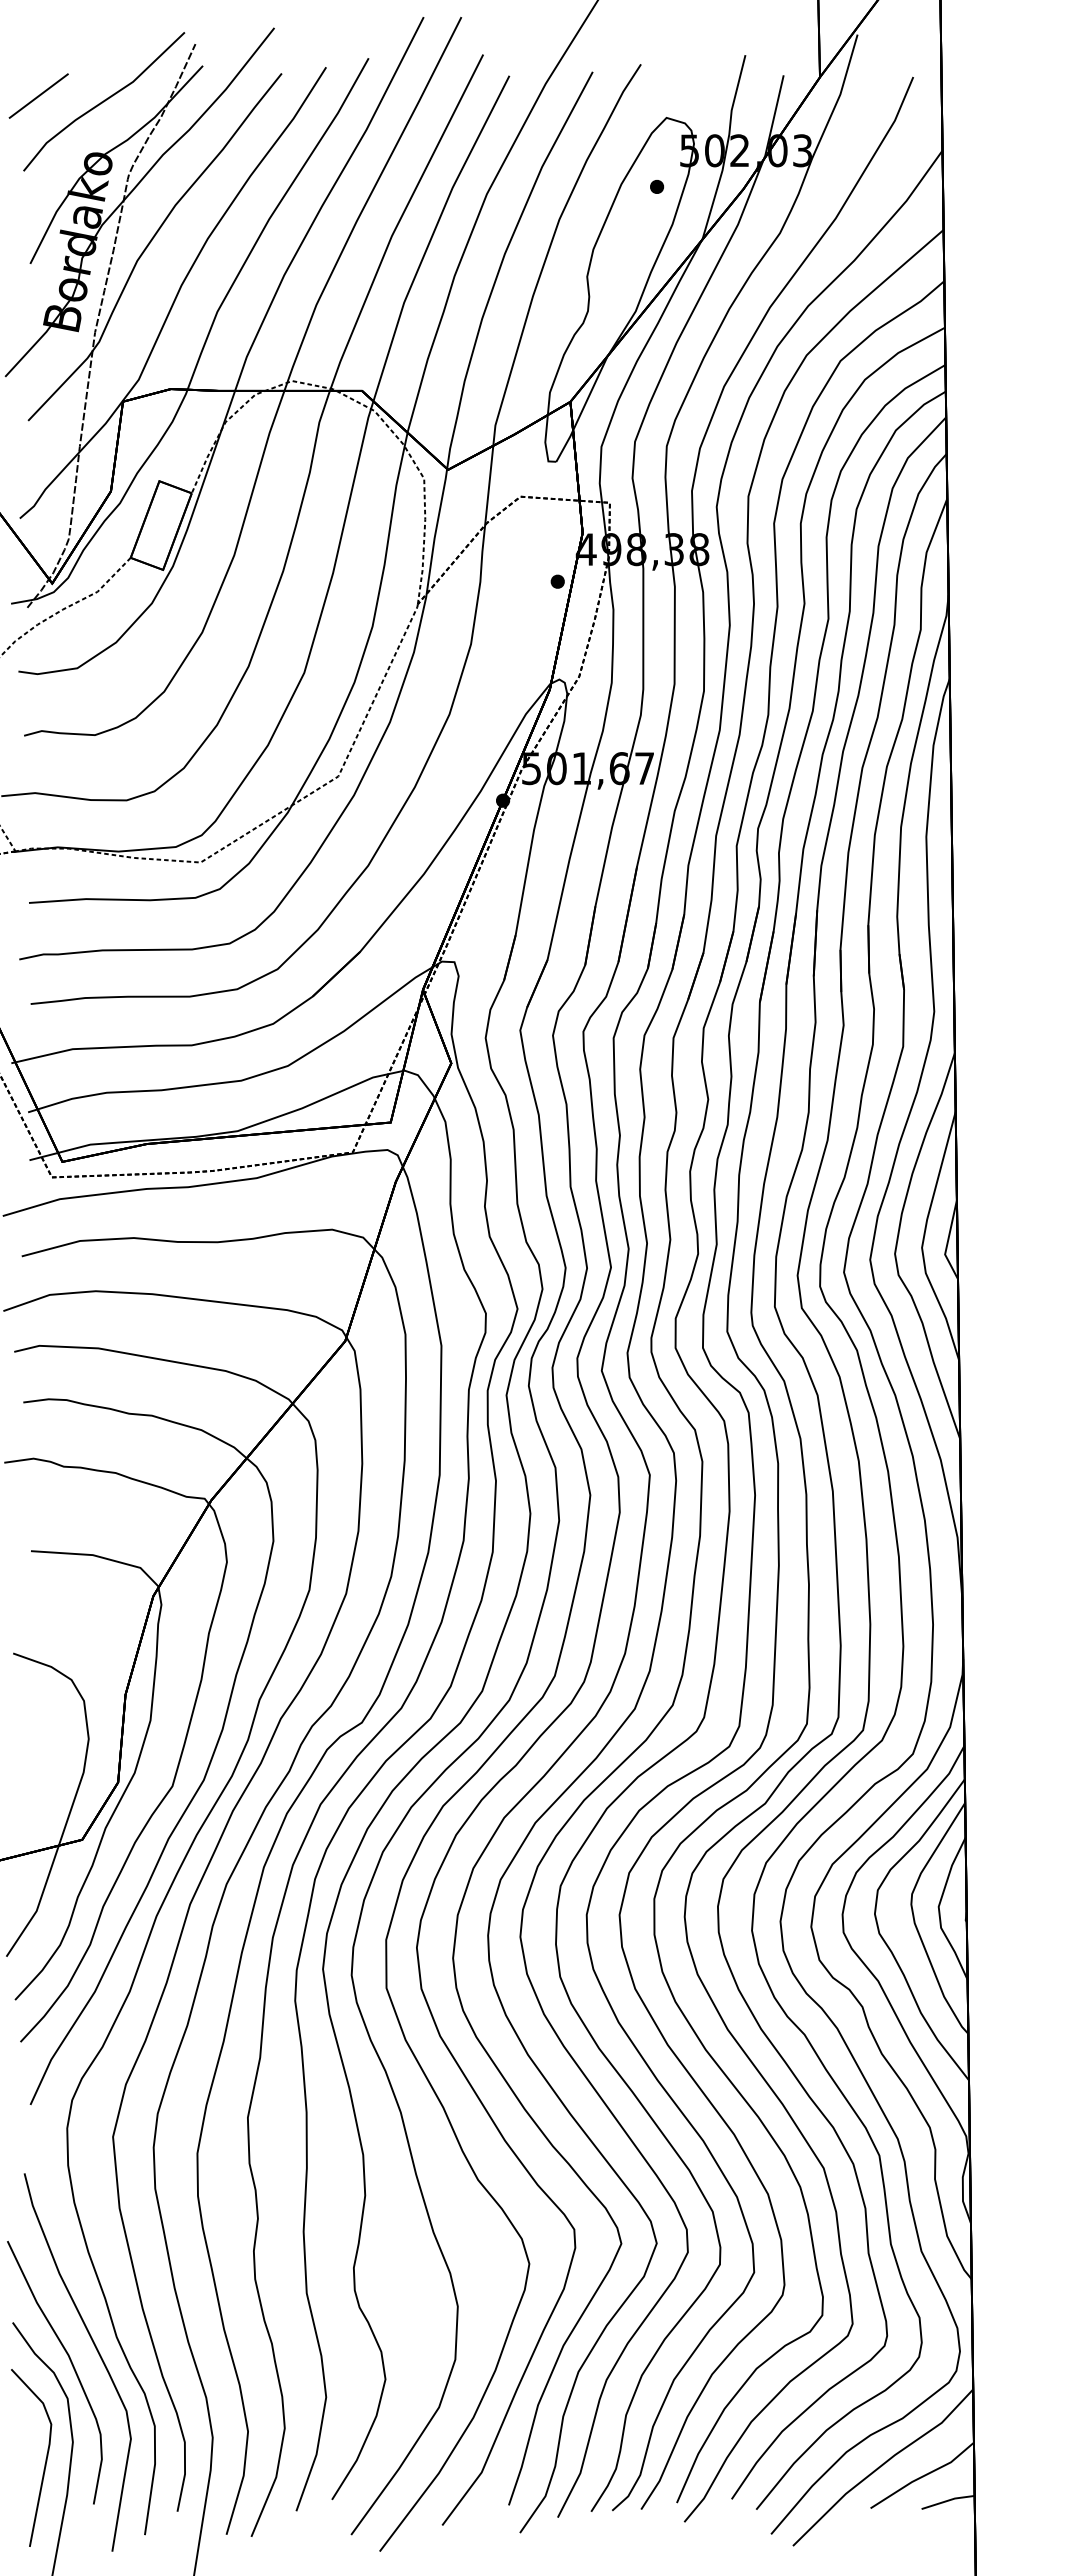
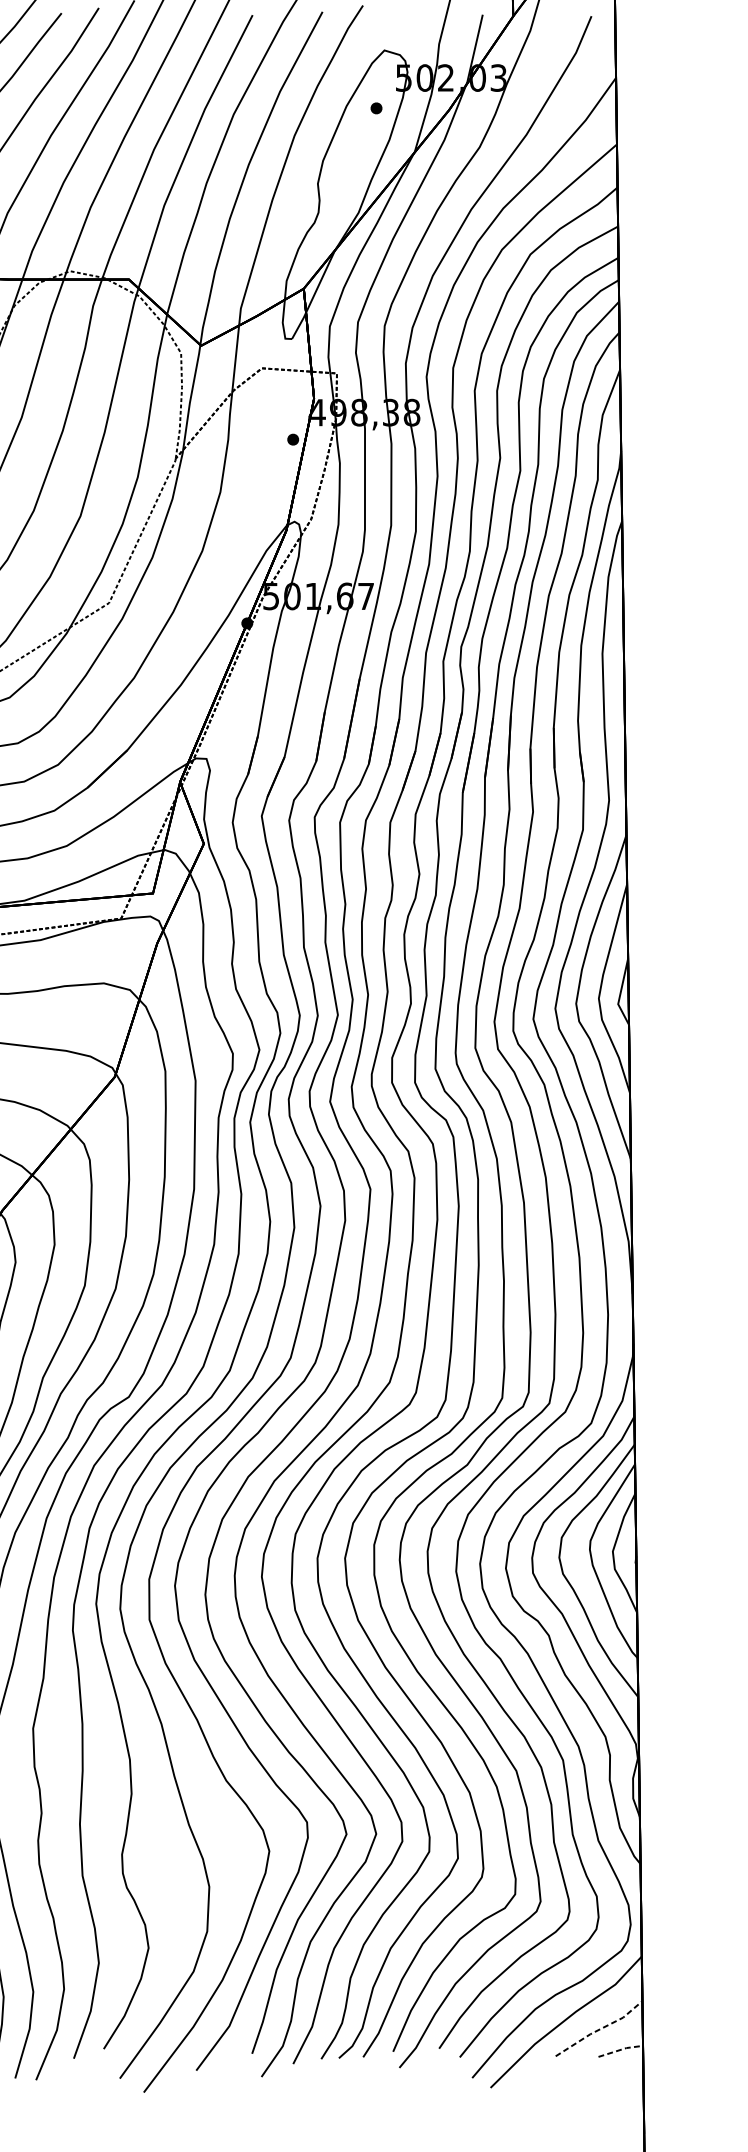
line: (923, 2476) -> (600, 2029), solid -> dashed
line: (948, 2500) -> (621, 2049), solid -> dashed

